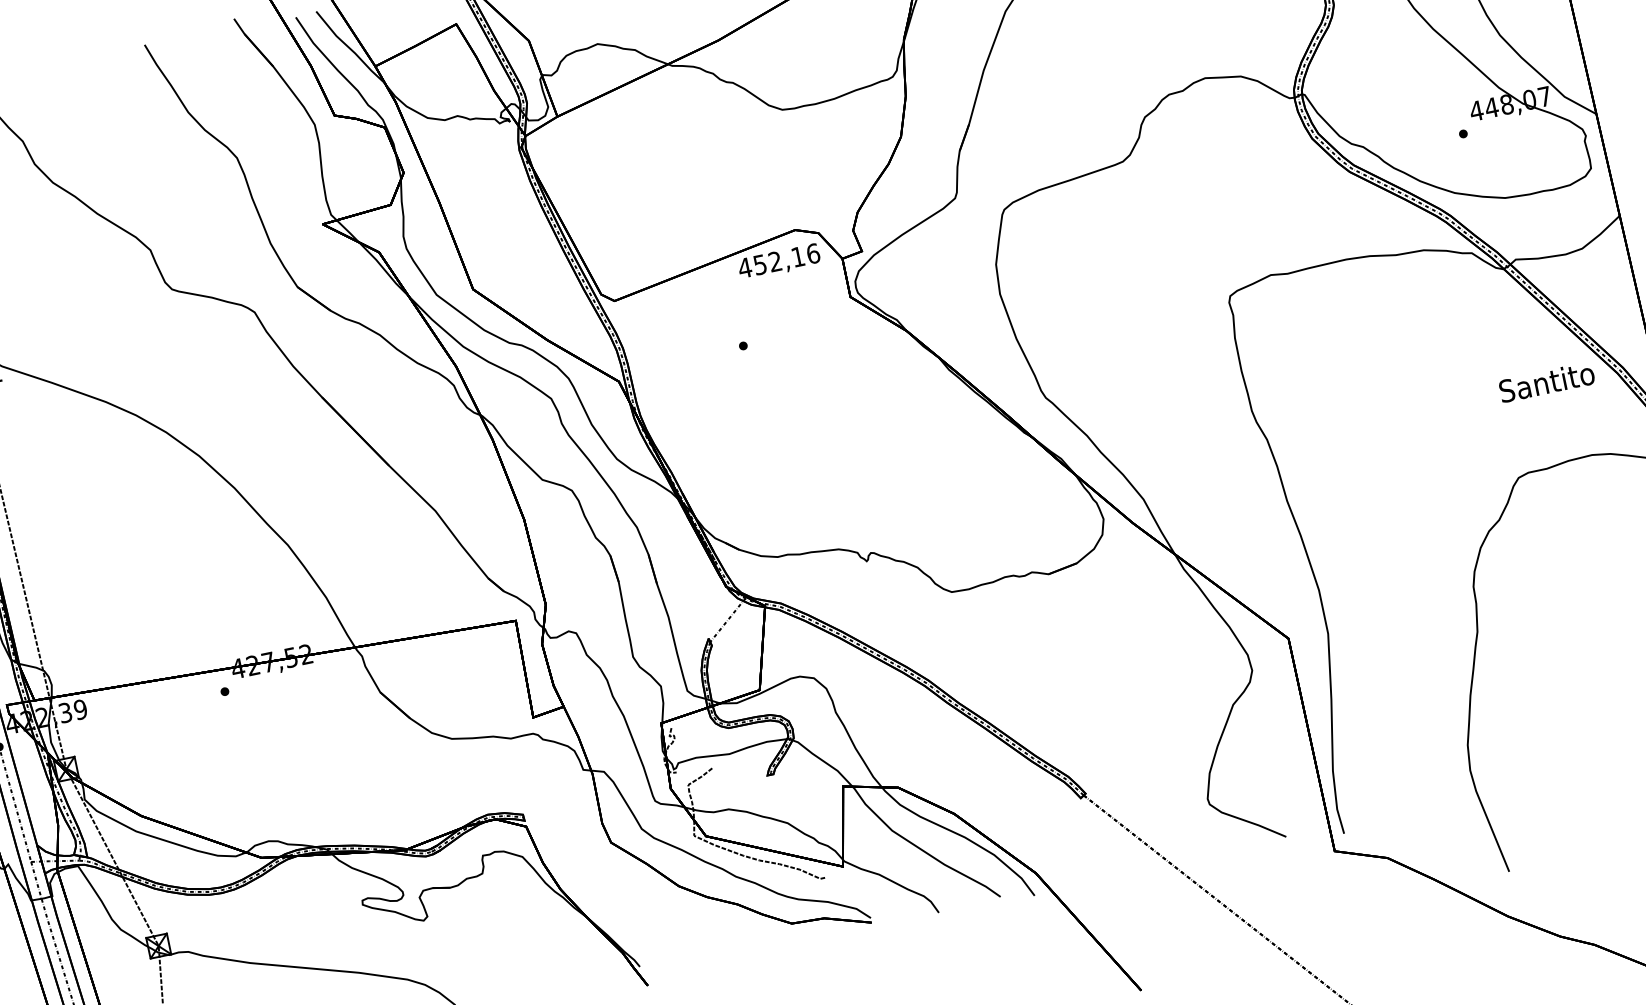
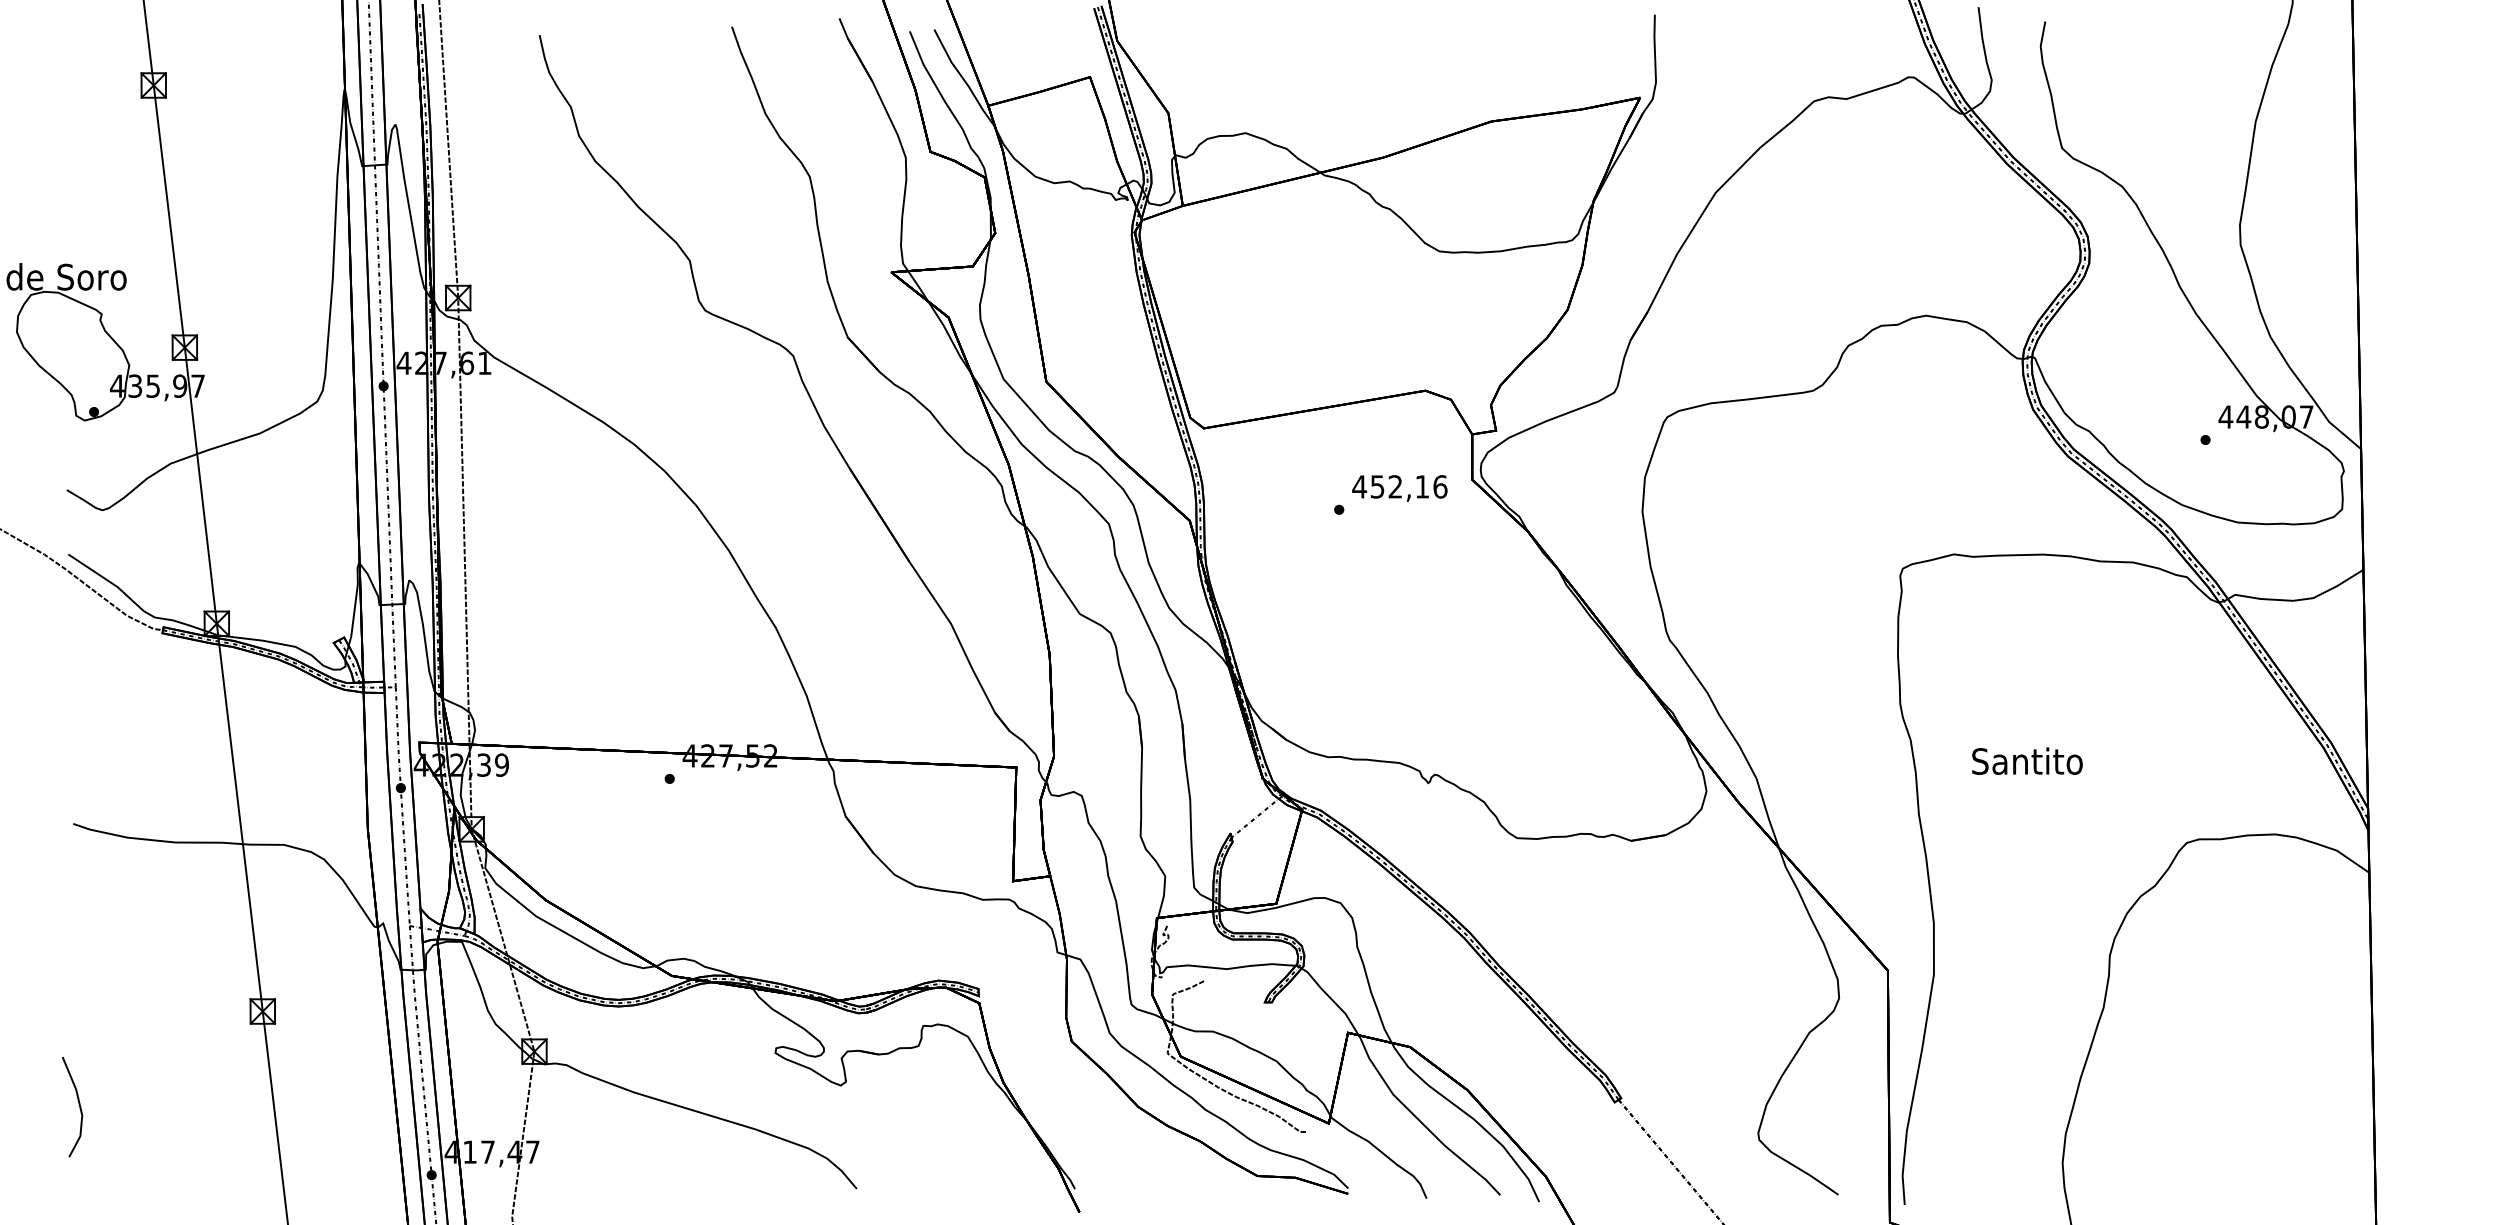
text: (779, 262) -> (1399, 488), moved
text: (1546, 381) -> (2027, 760), moved

